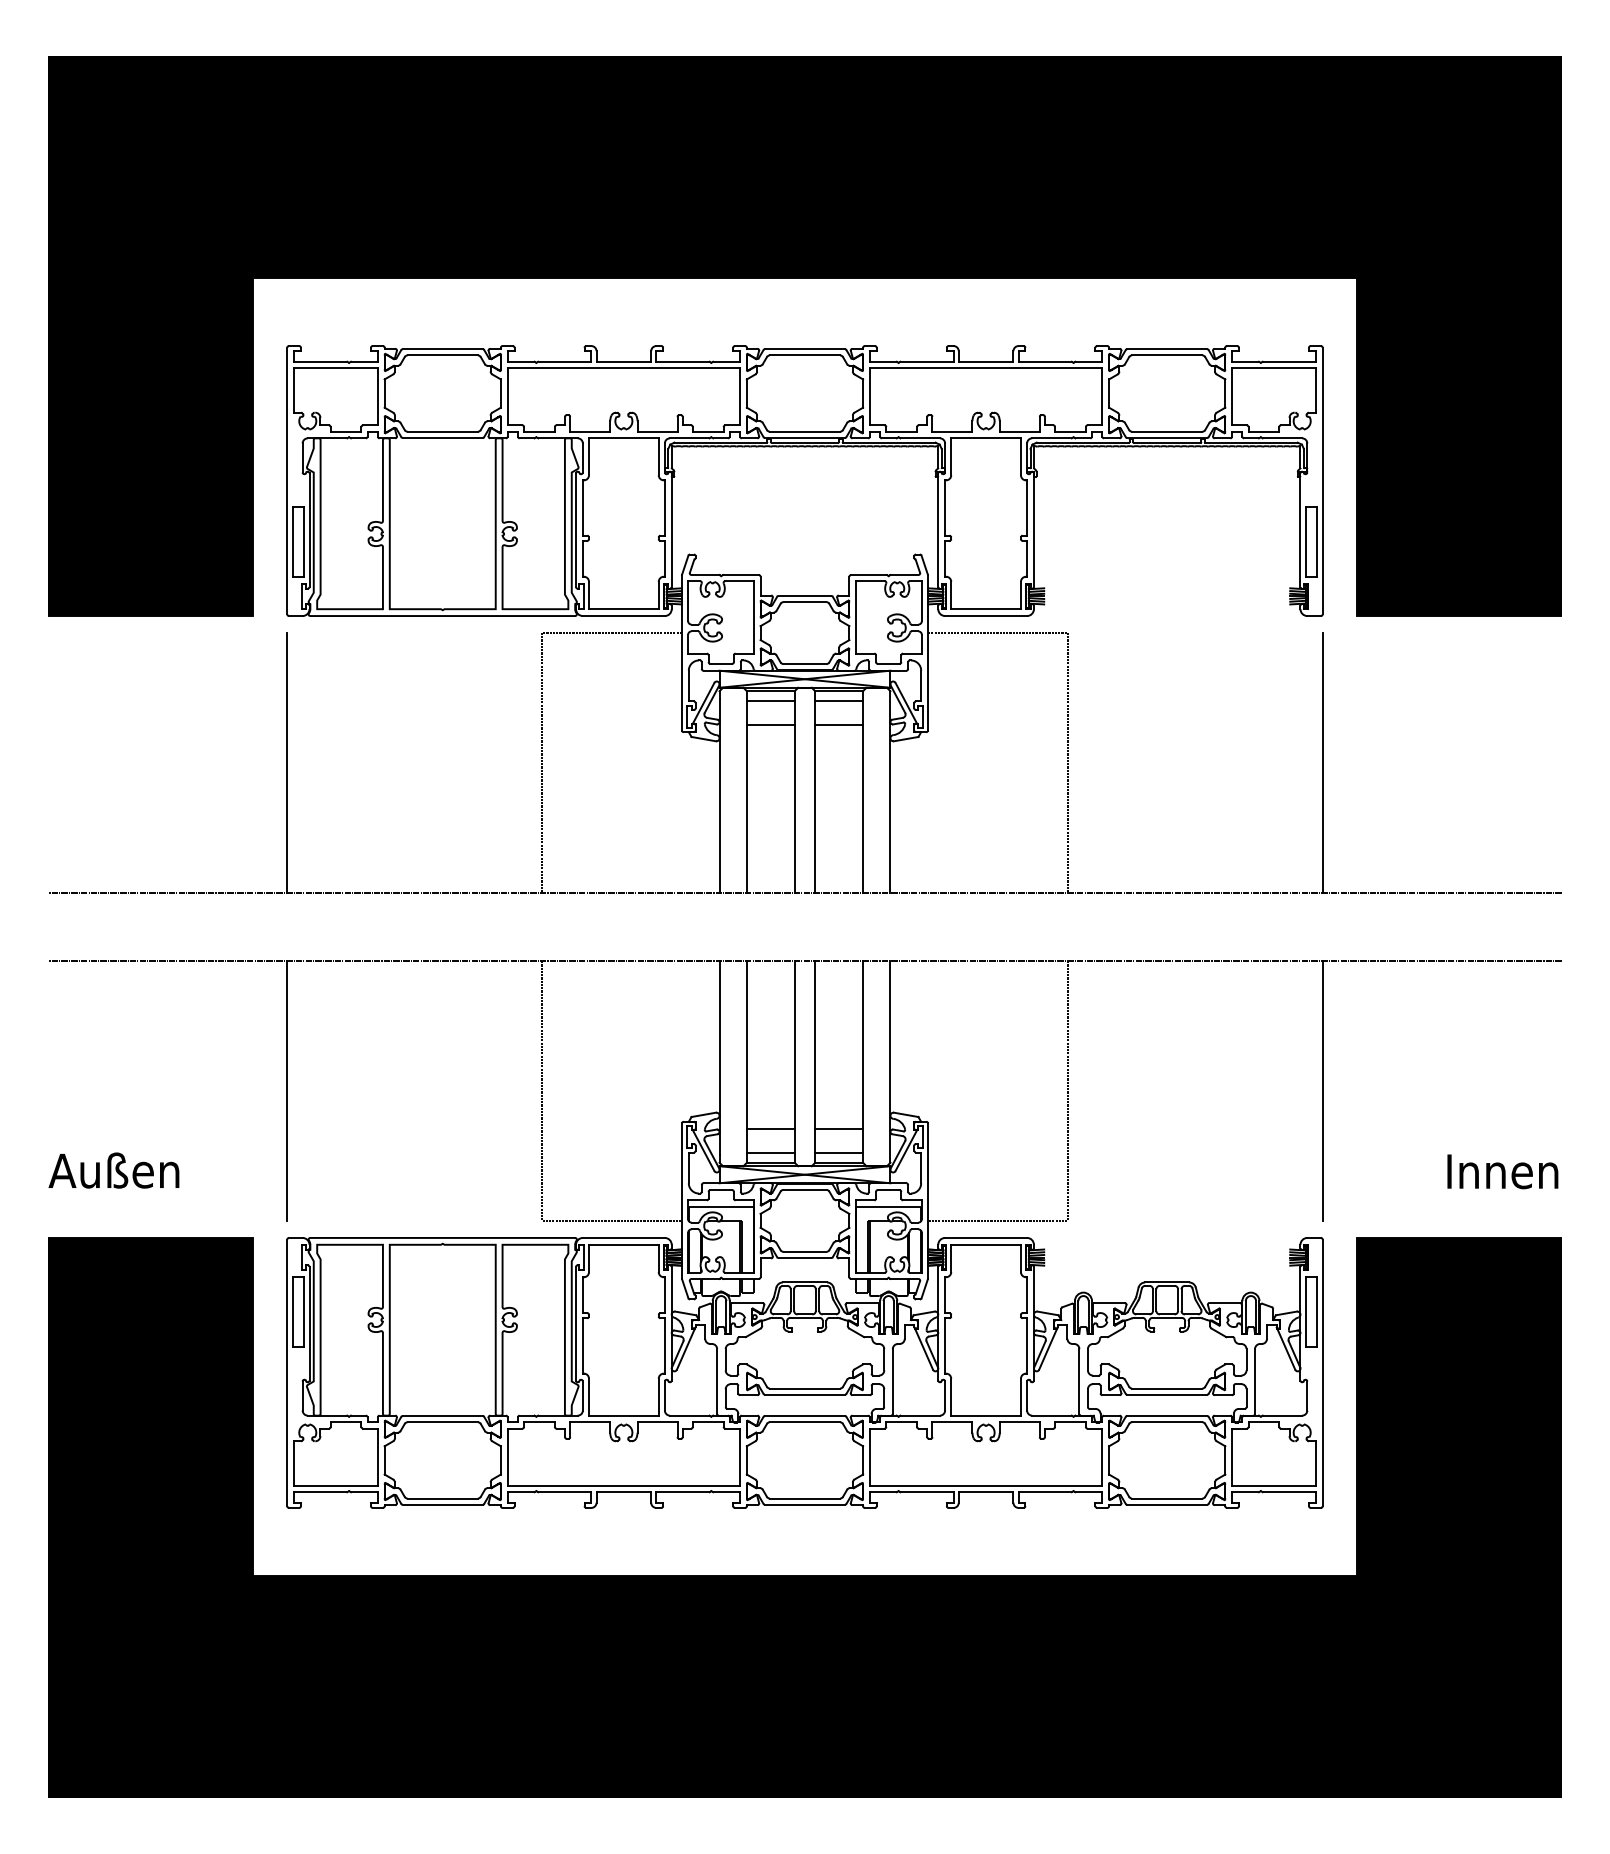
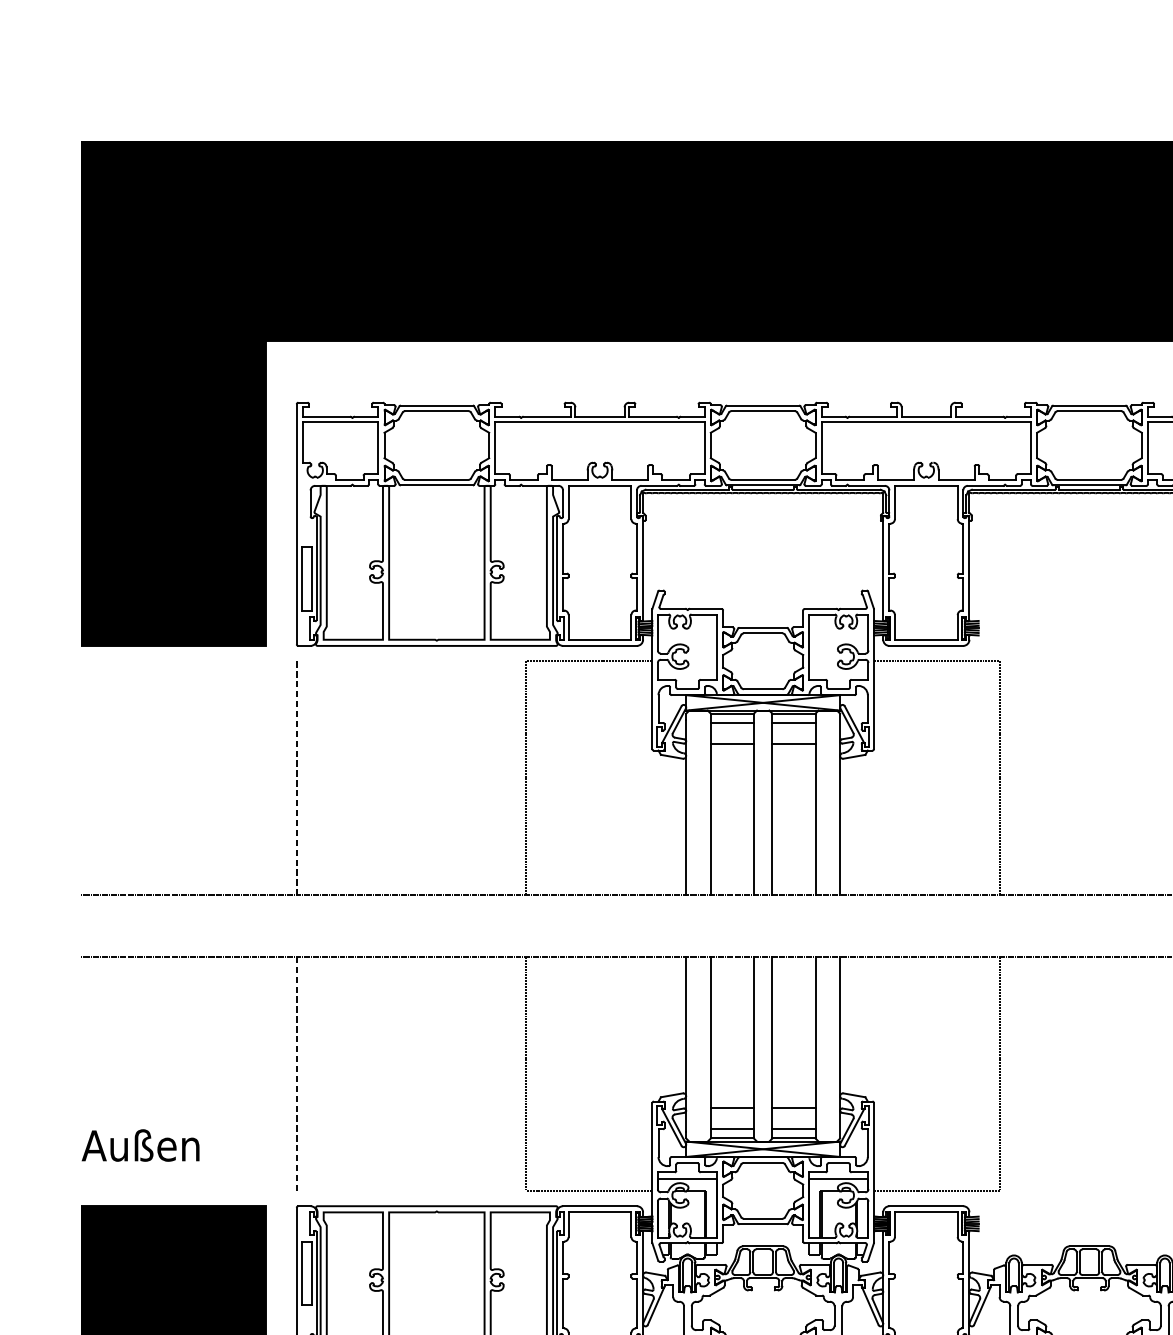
line: (287, 762) -> (296, 777), solid -> dashed
line: (287, 1091) -> (296, 1074), solid -> dashed

